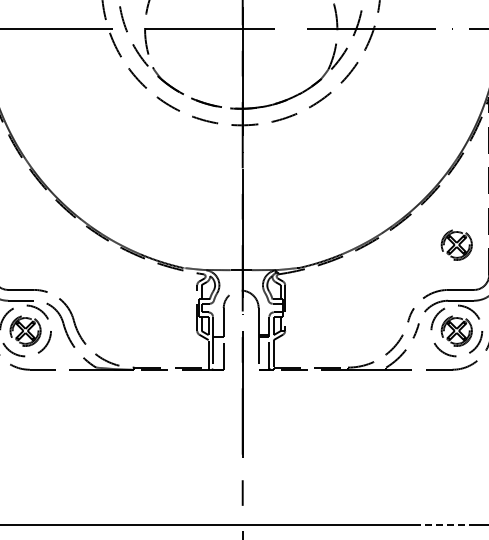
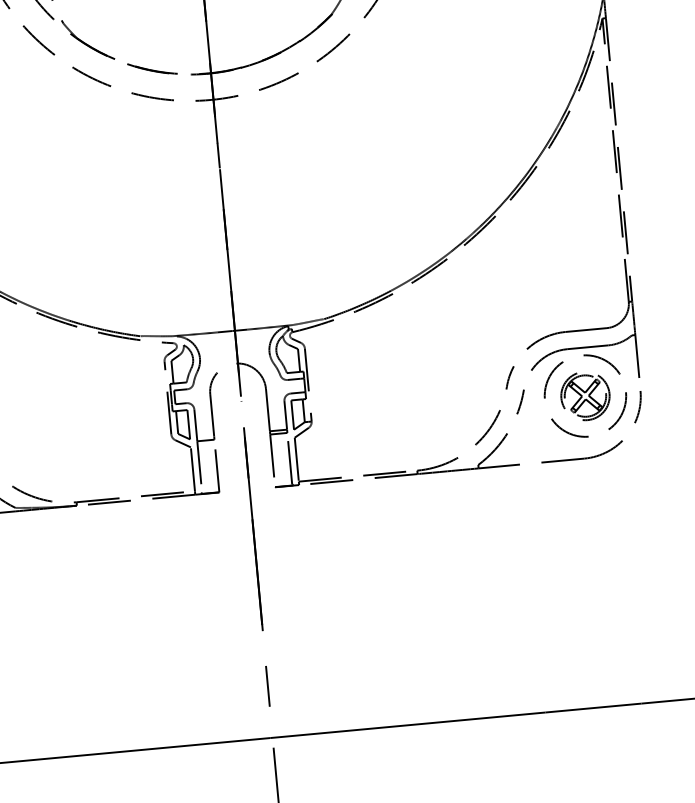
part: (456, 244) -> (572, 258), removed
line: (444, 525) -> (594, 708), dashed -> solid

